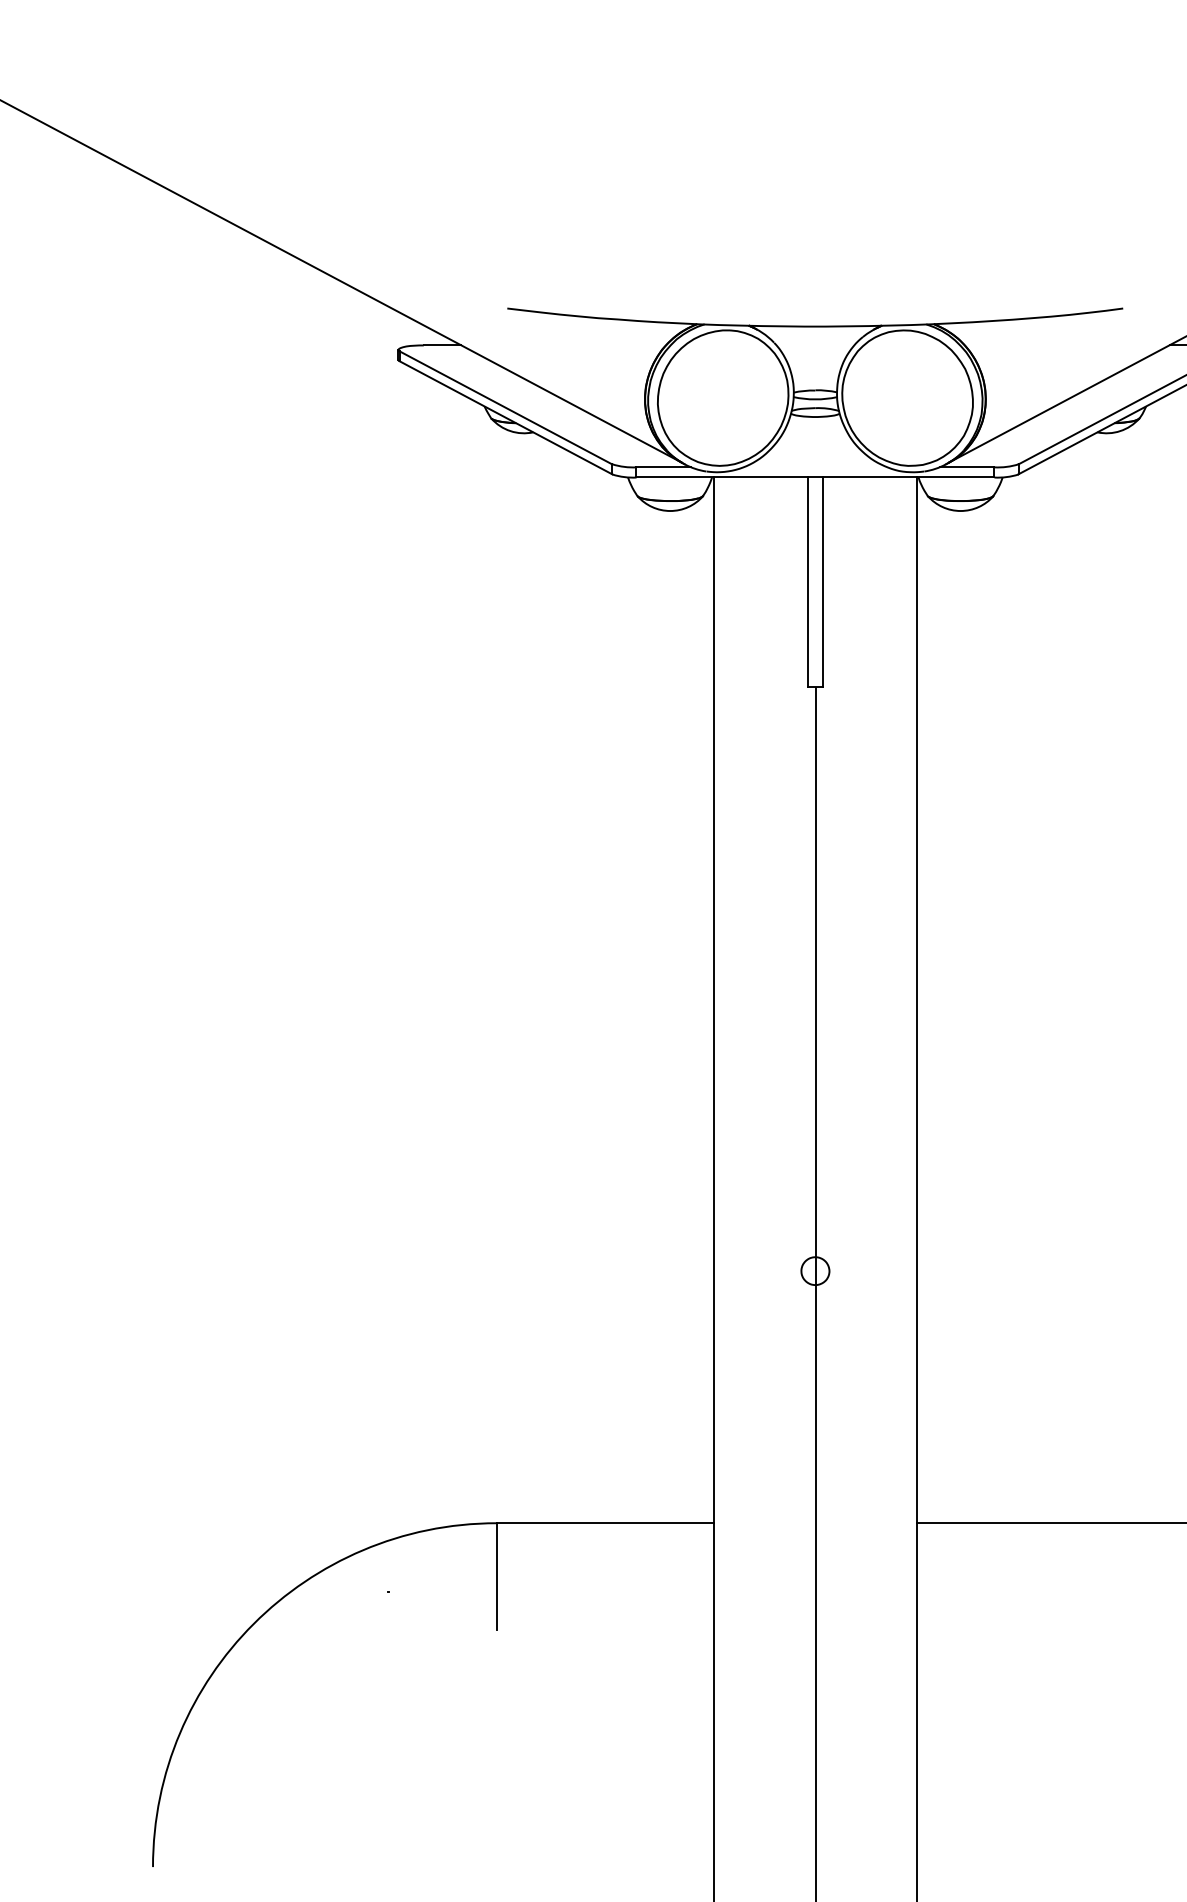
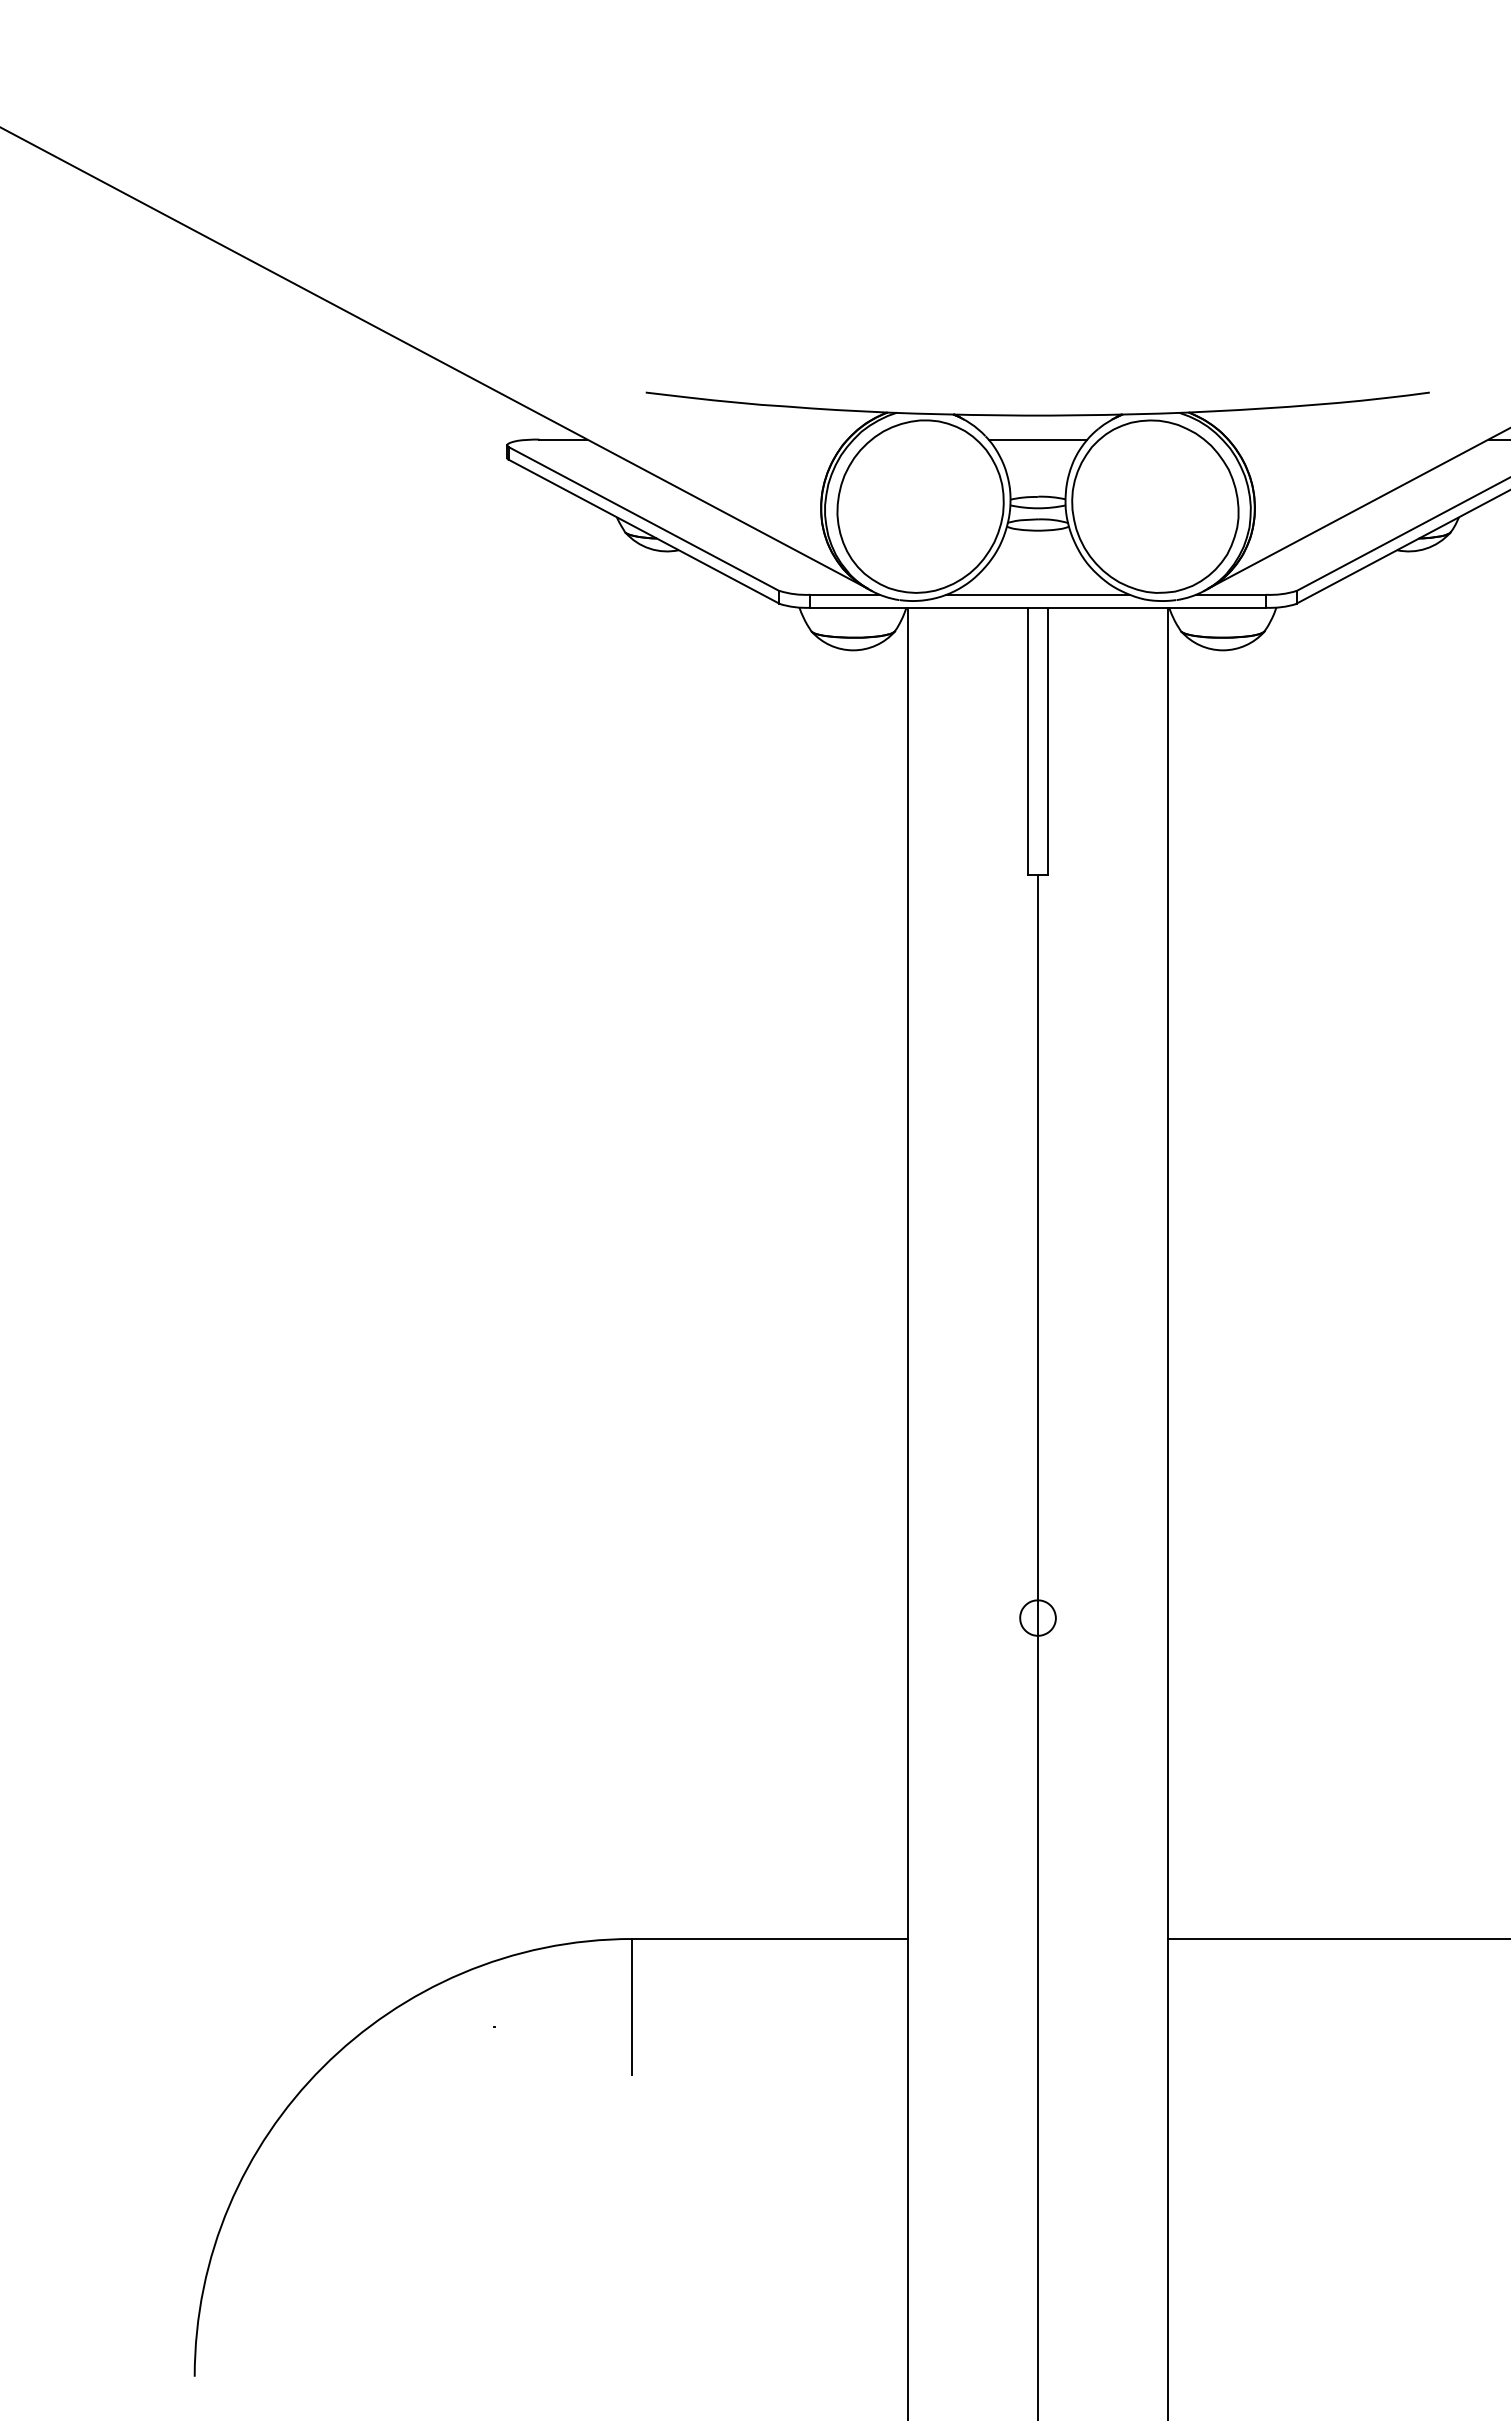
line: (815, 345) -> (1037, 439), added
line: (815, 467) -> (1037, 594), added

